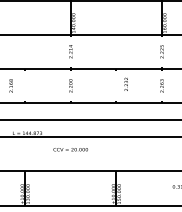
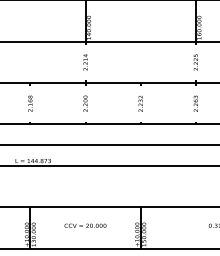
text: (126, 84) -> (140, 103), moved
text: (11, 85) -> (30, 103), moved
text: (70, 149) -> (85, 225), moved

